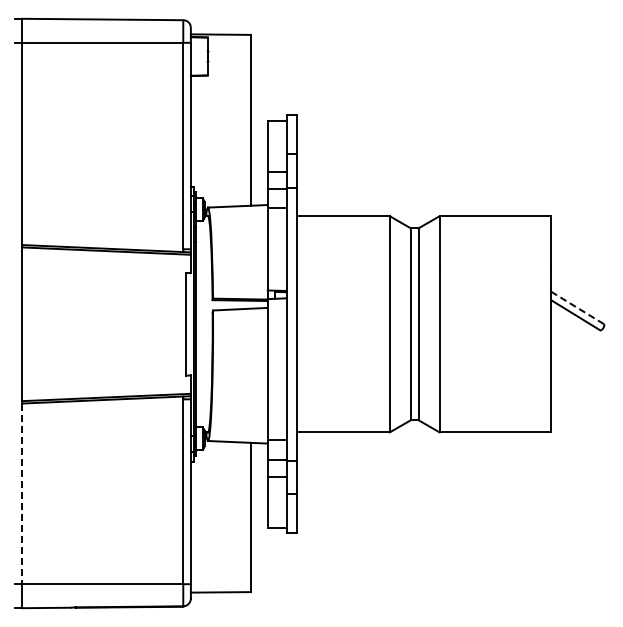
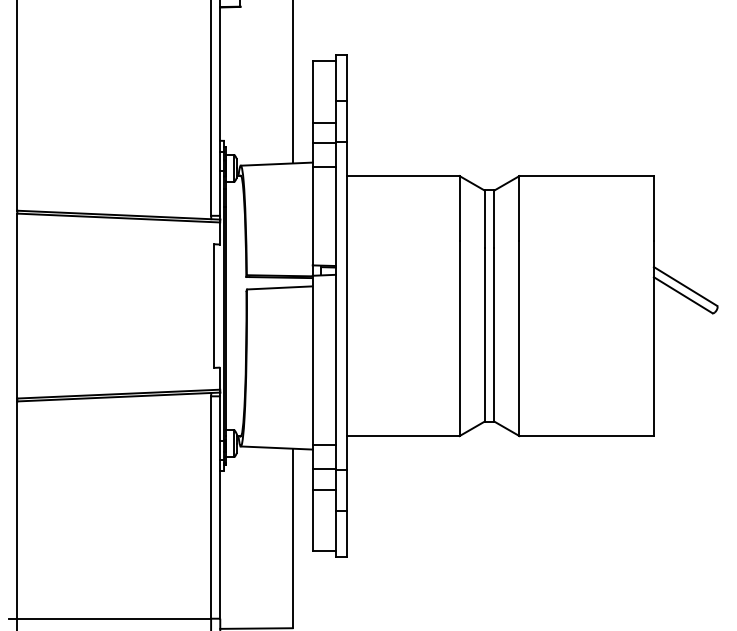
line: (577, 308) -> (685, 287), dashed -> solid
line: (22, 494) -> (17, 510), dashed -> solid

